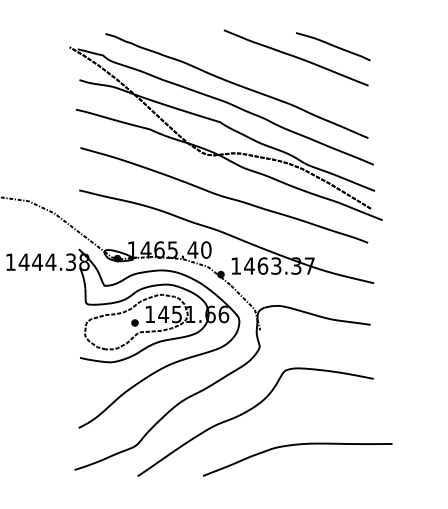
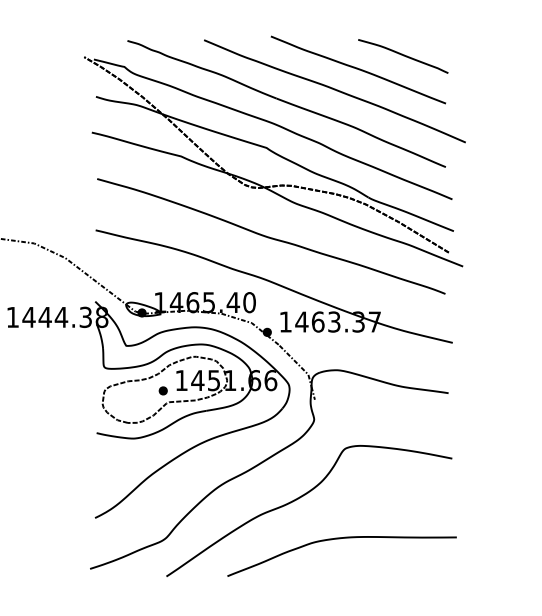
curve: (276, 74) -> (334, 90), added
curve: (297, 445) -> (341, 539), moved

